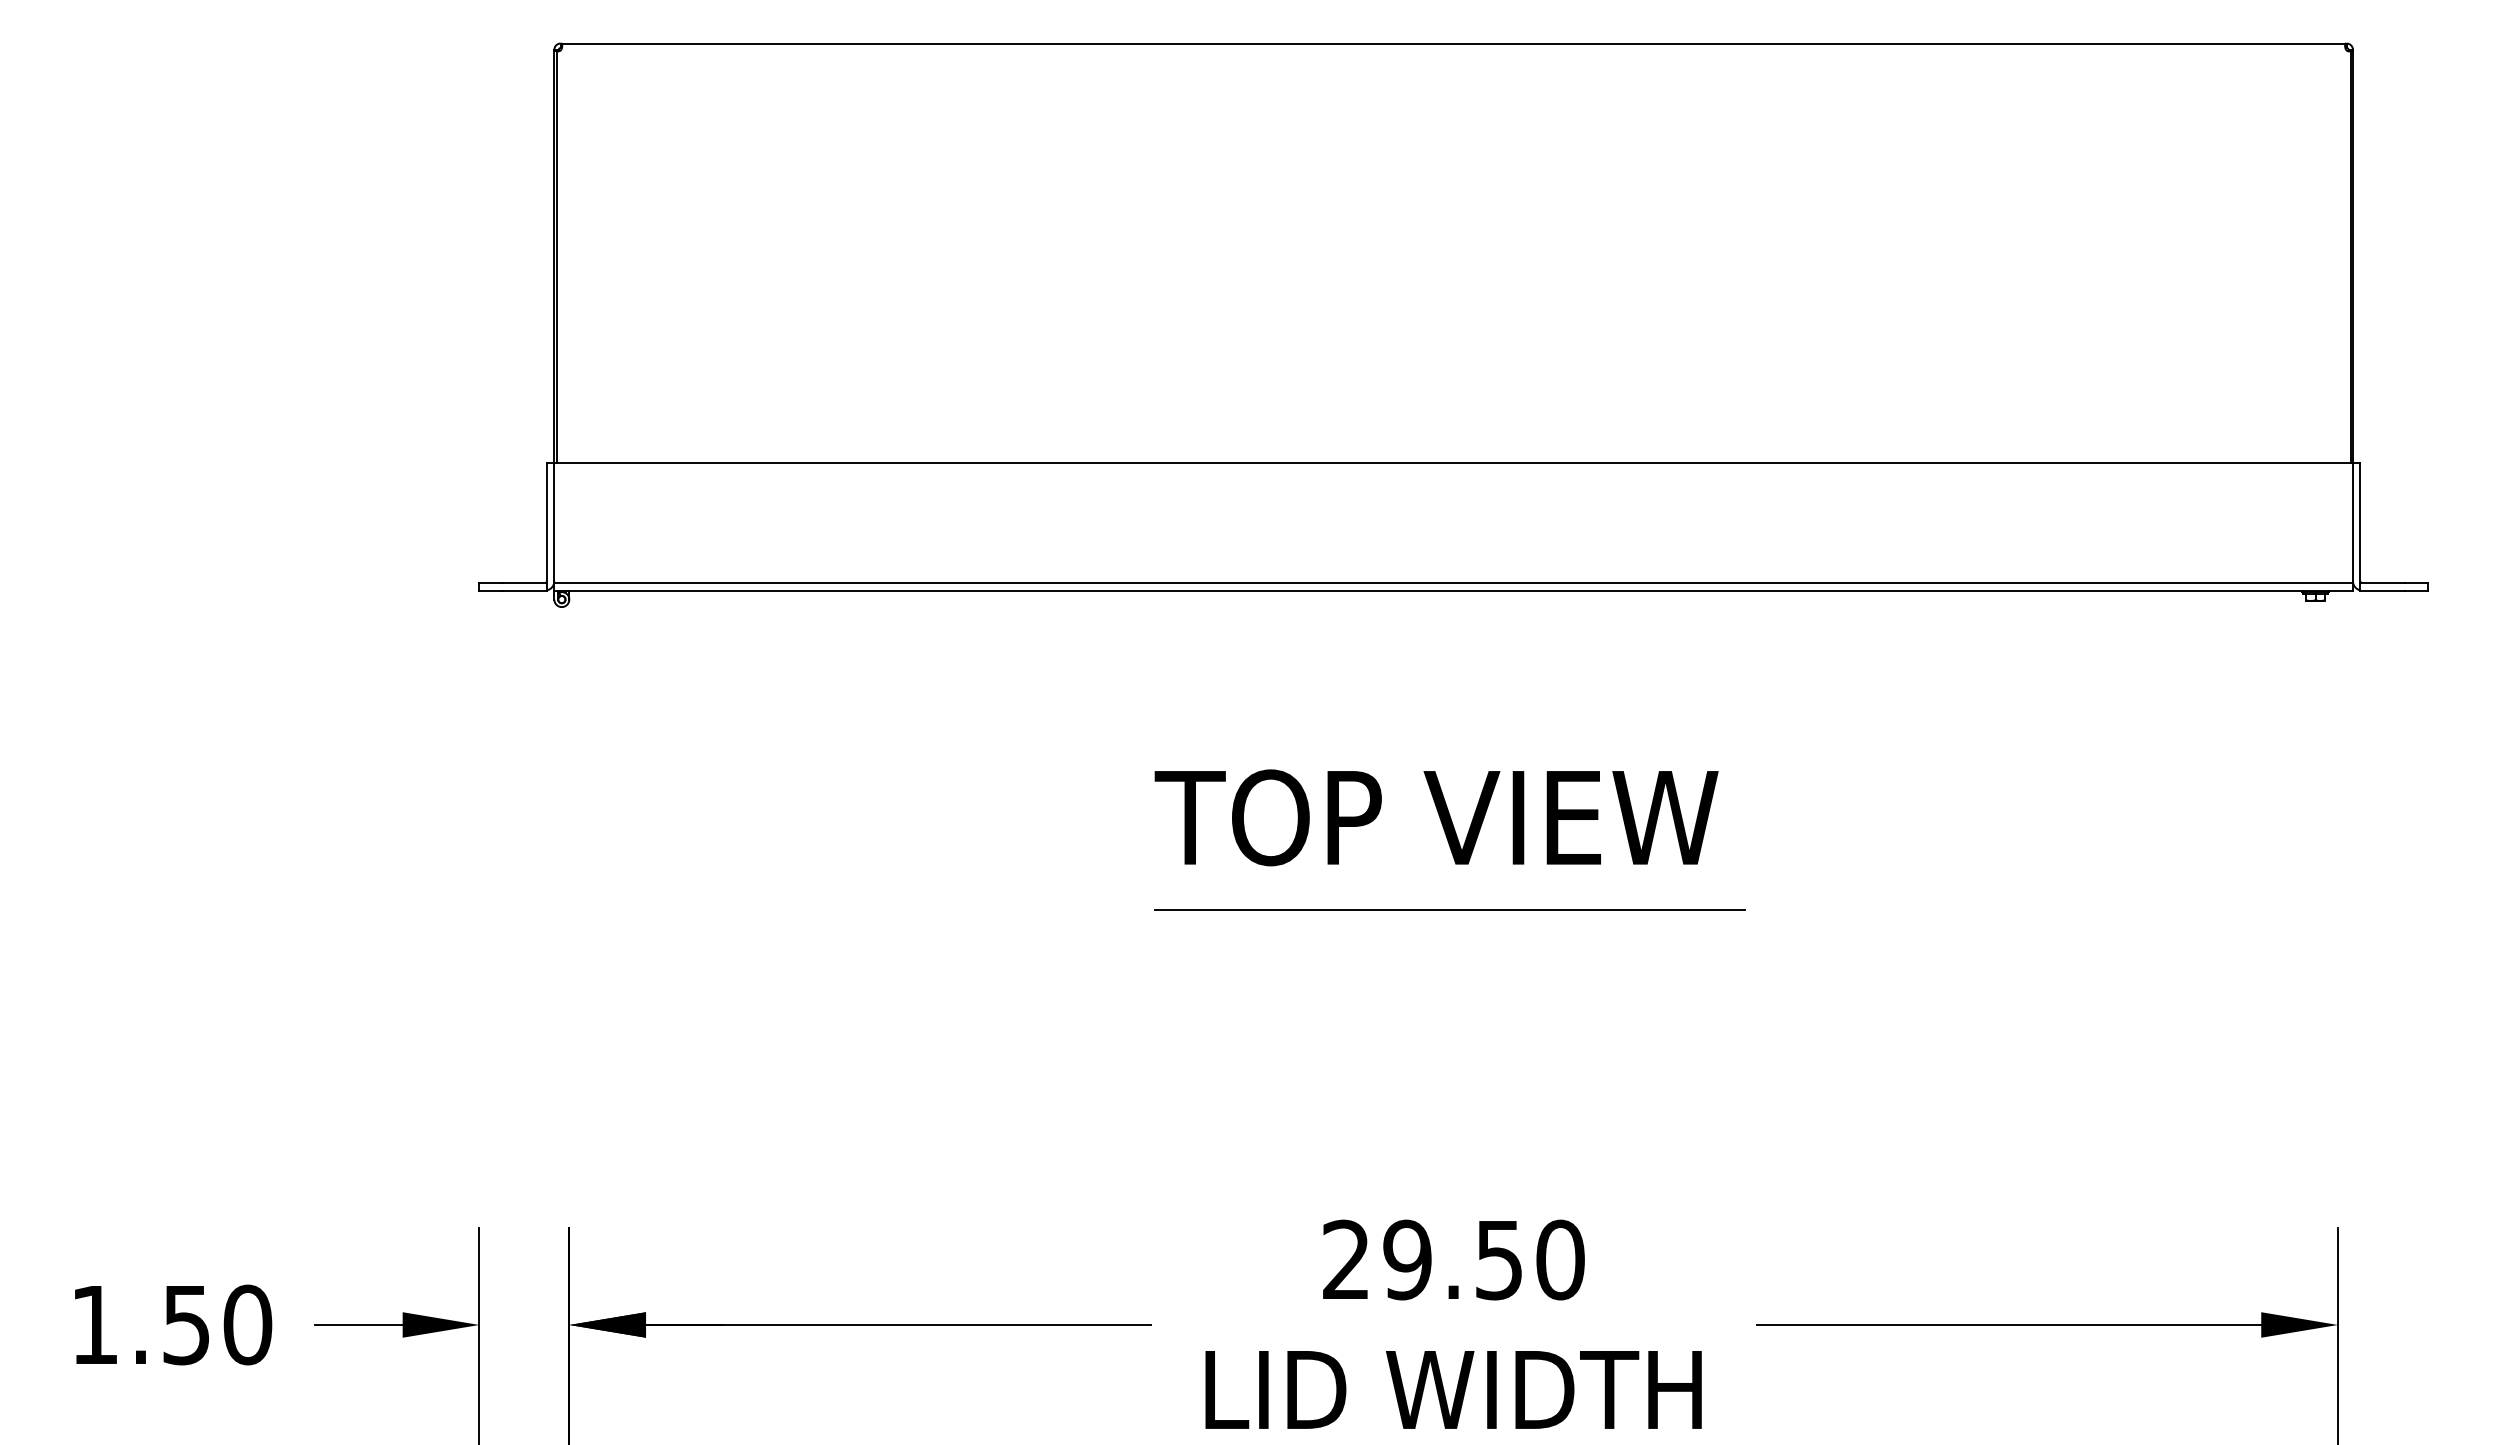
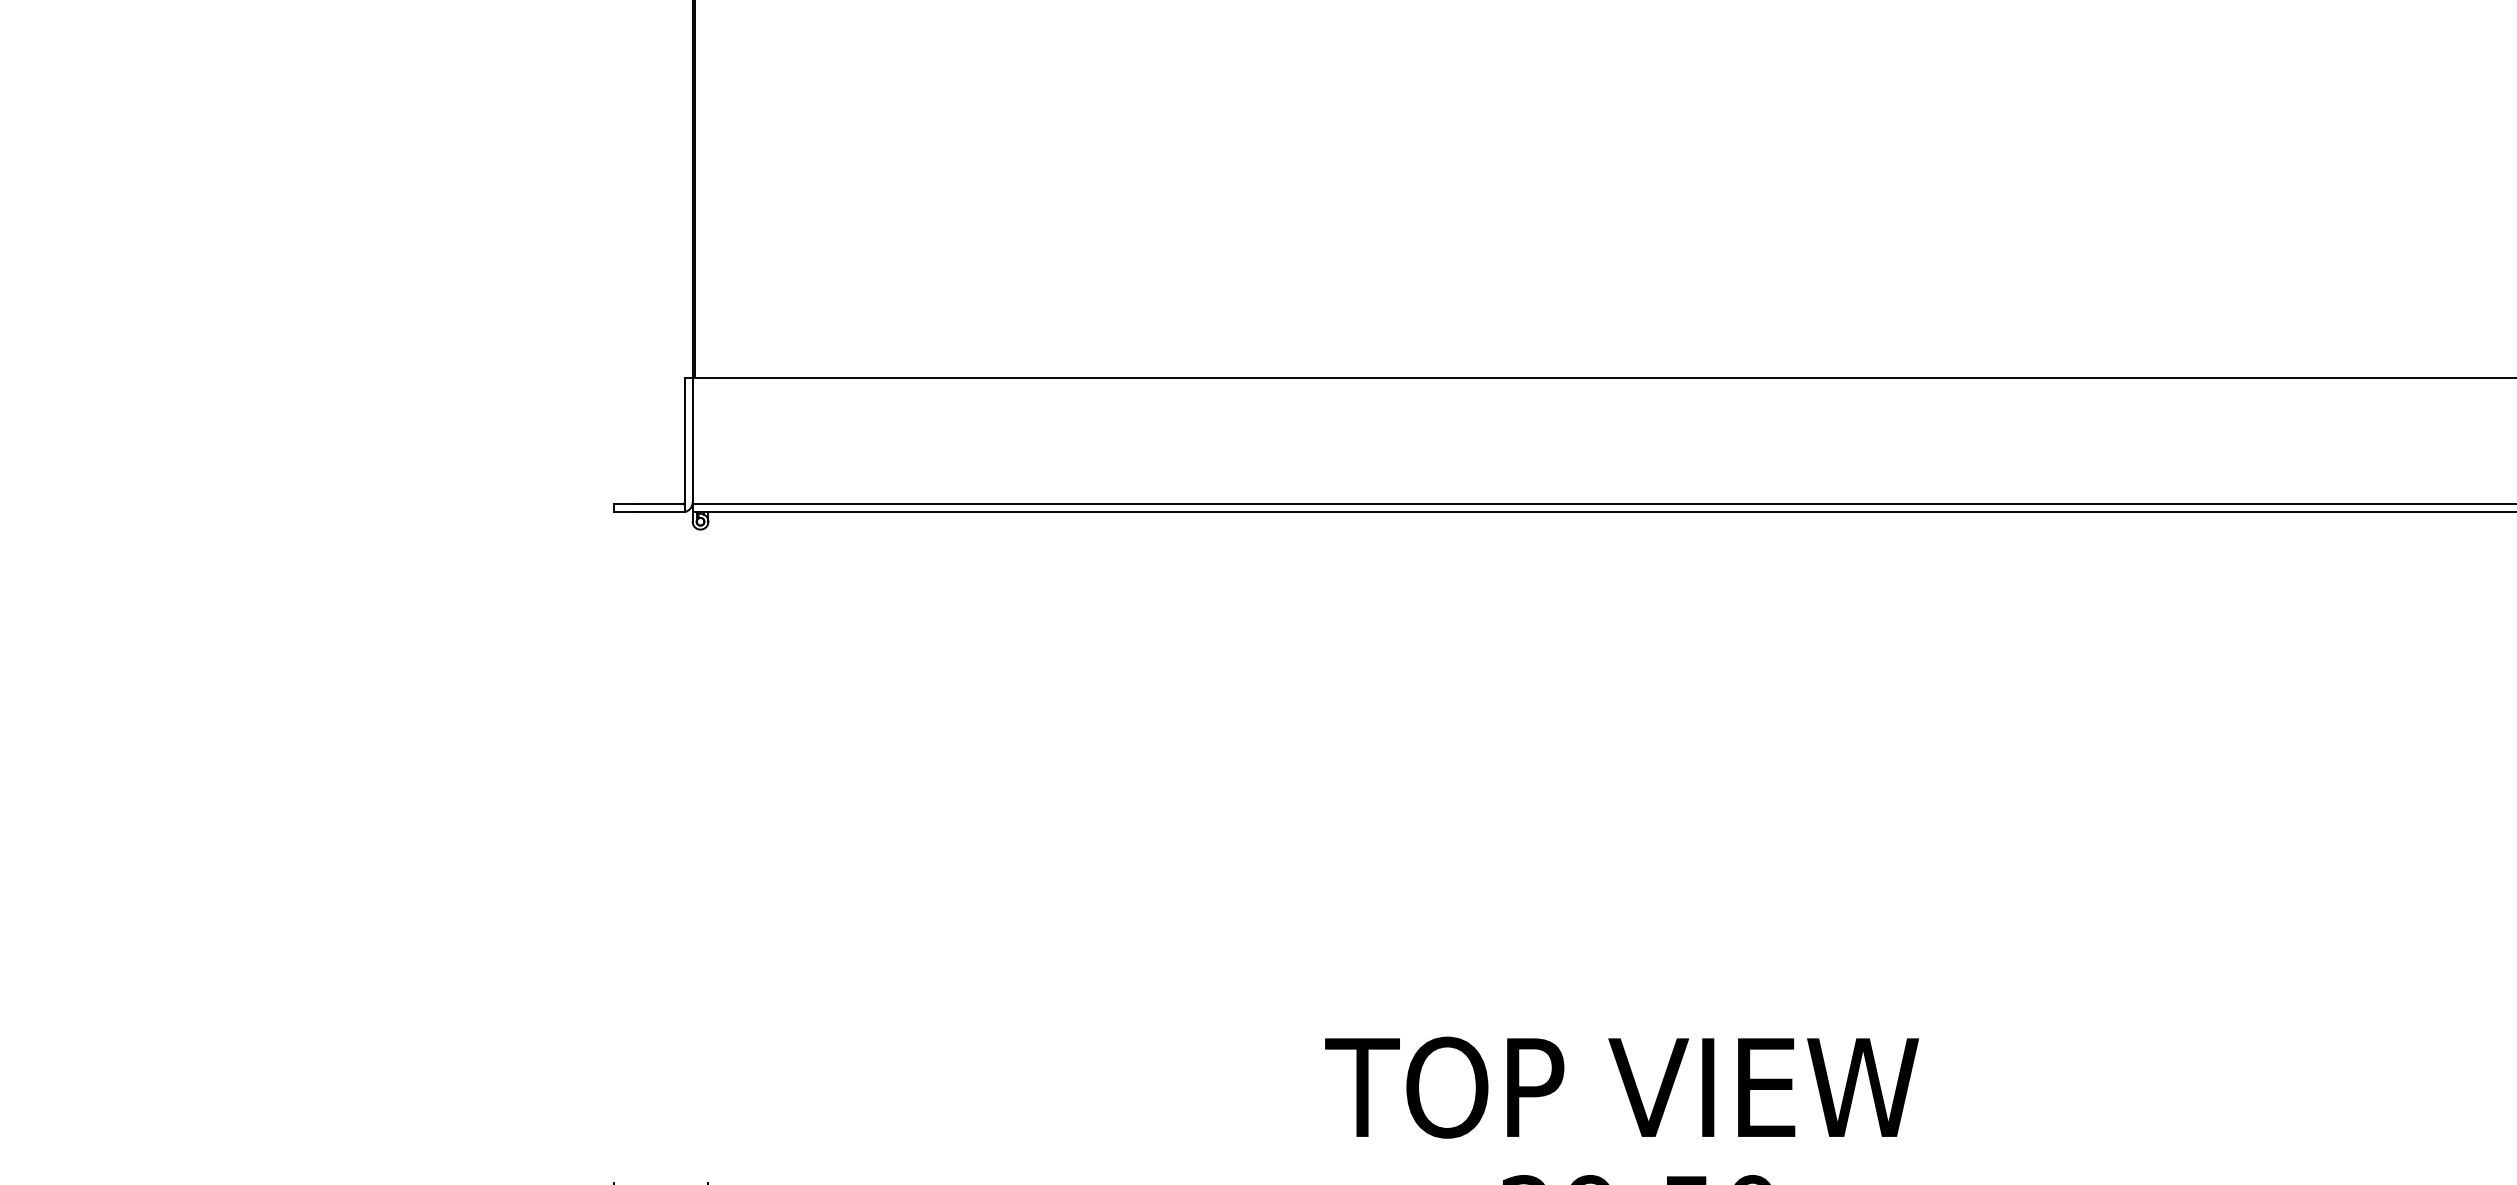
text: (1436, 817) -> (1621, 1087), moved
line: (1450, 910) -> (1636, 849), removed

